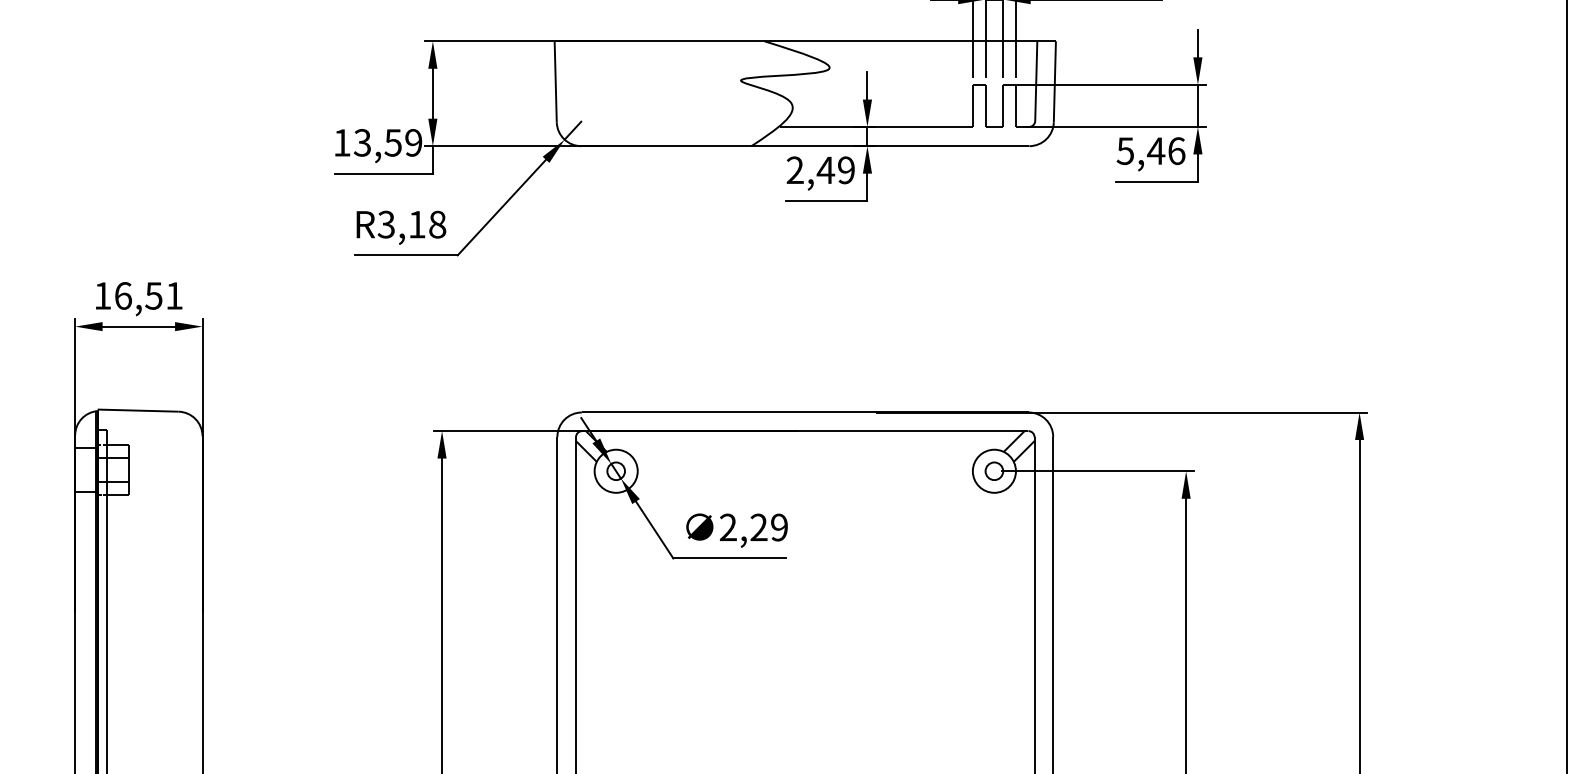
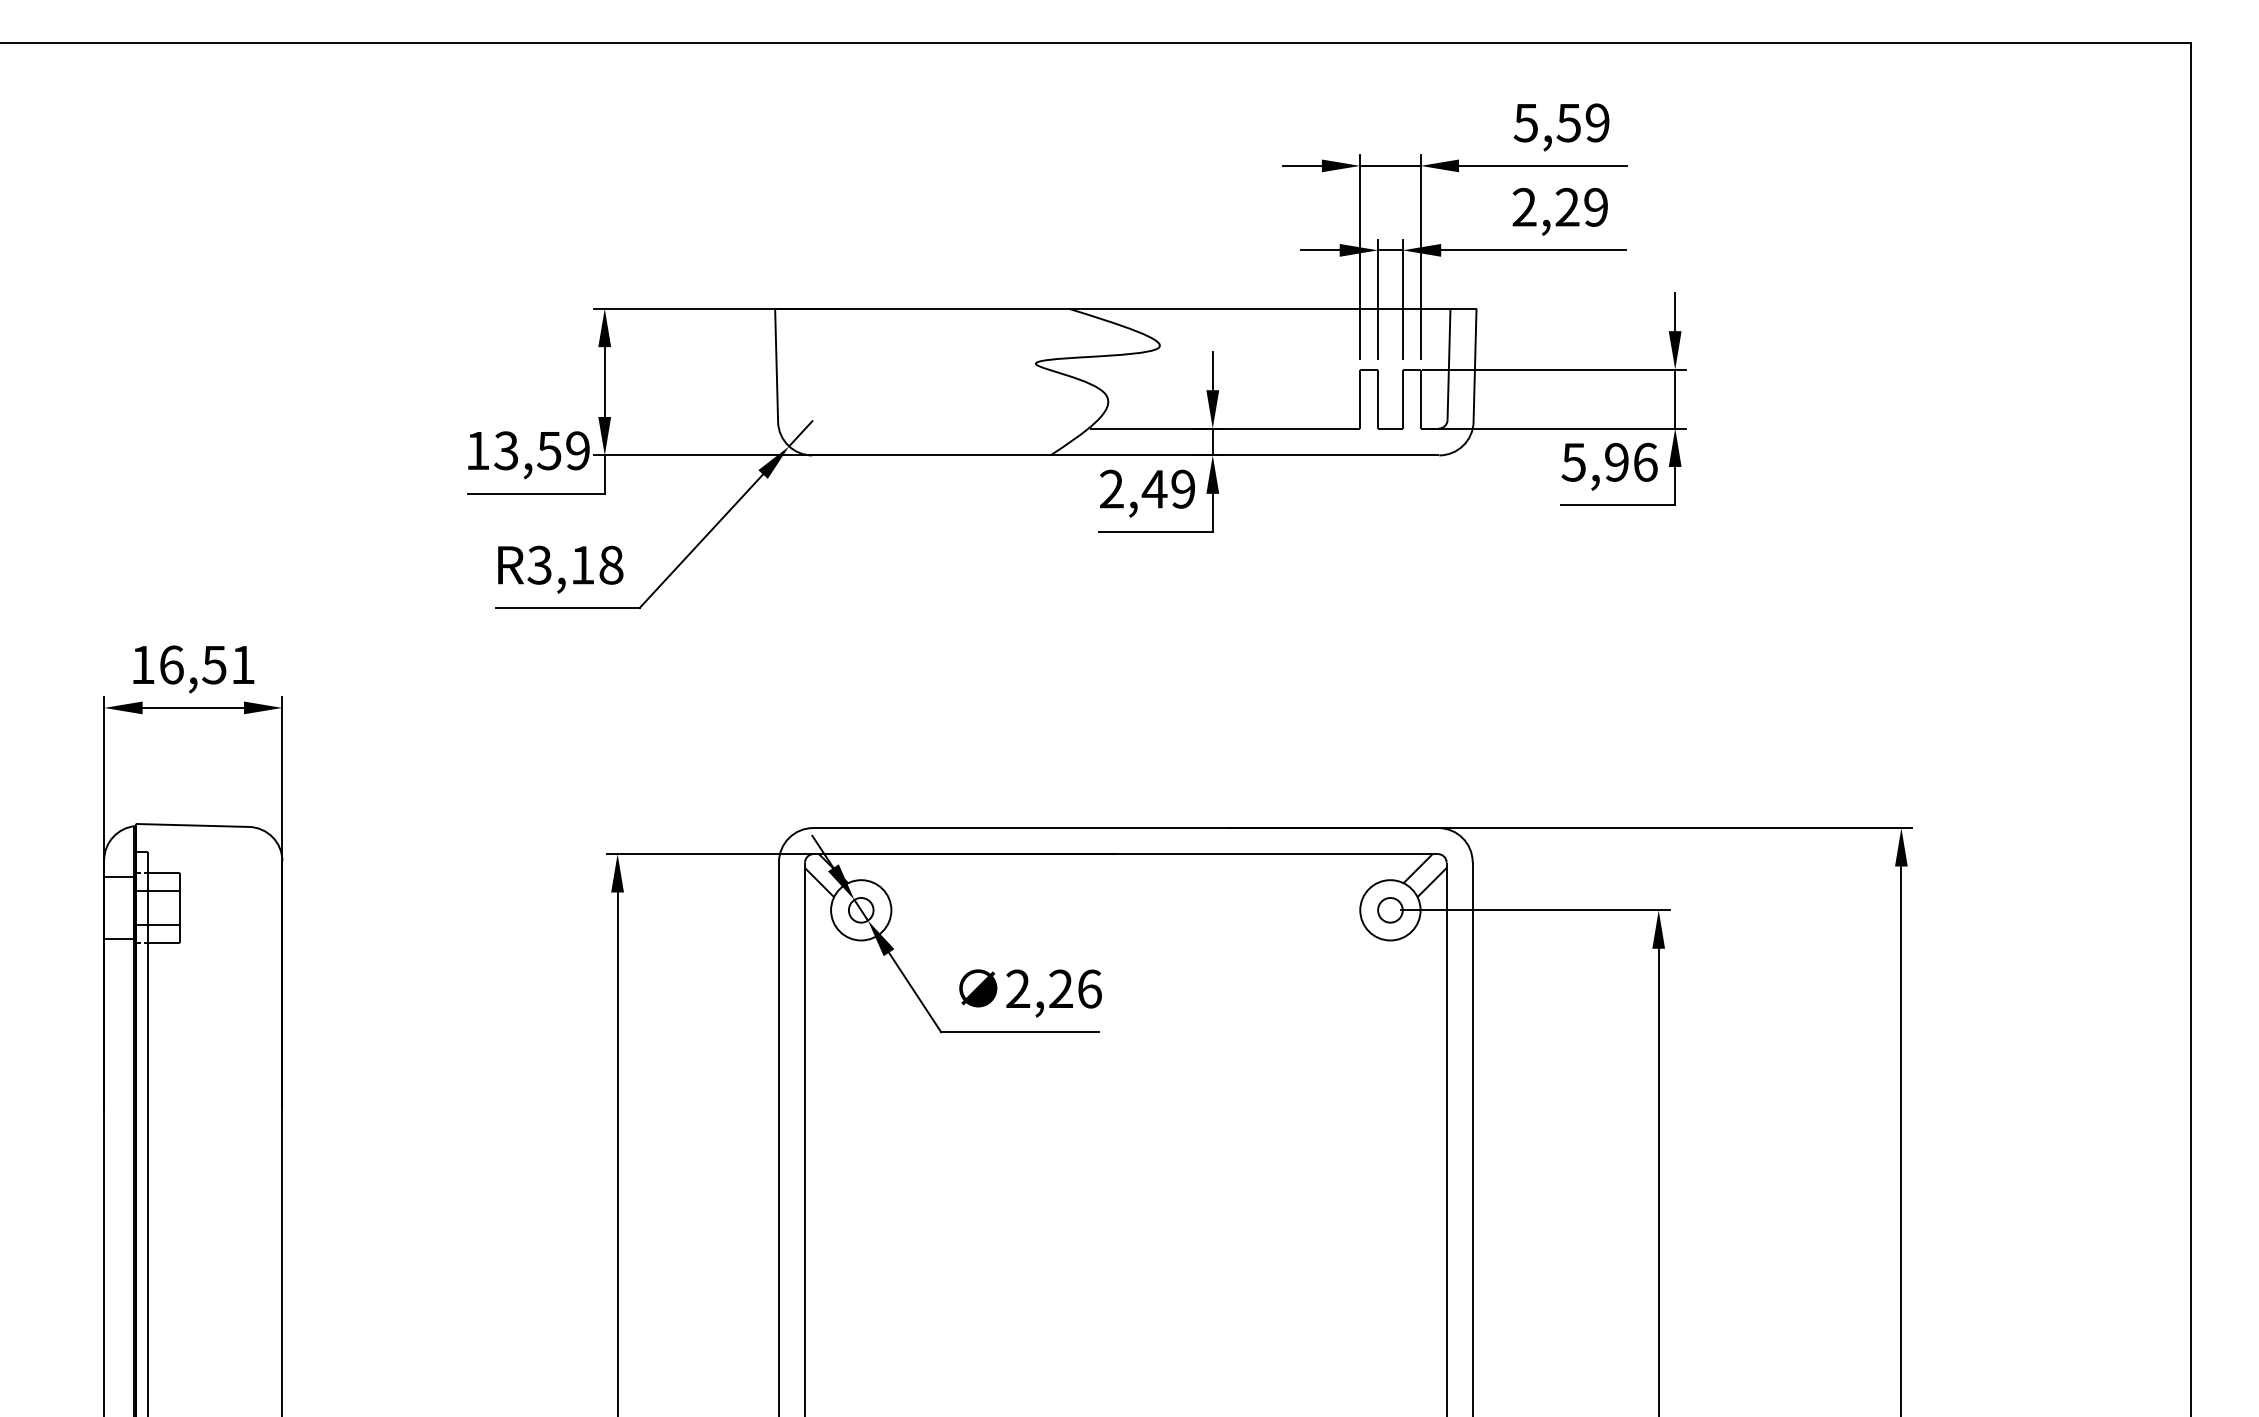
text: (1155, 150) -> (1616, 461), 5,46 -> 5,96
text: (779, 527) -> (1089, 988), 2,29 -> 2,26

